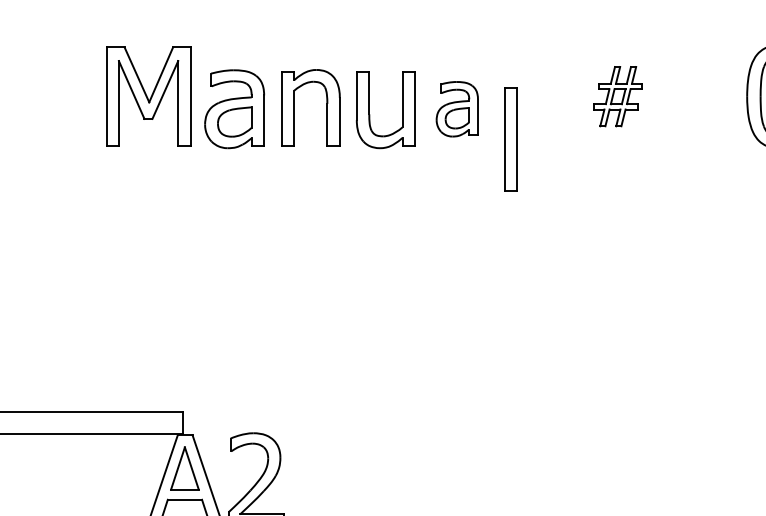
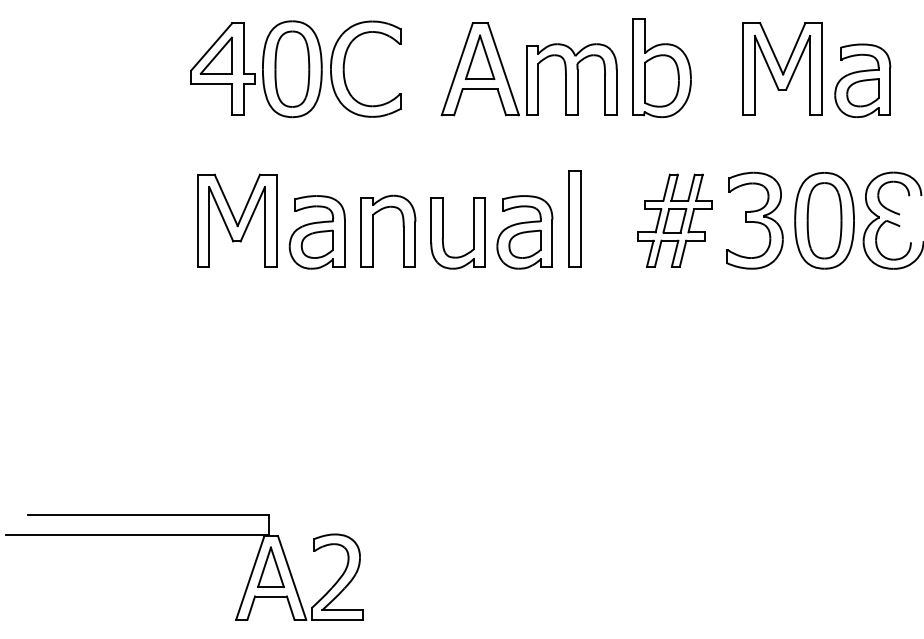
part: (617, 96) -> (674, 220), size x1.67
part: (703, 96) -> (754, 220), added
part: (456, 109) -> (524, 232), size x1.43
part: (510, 139) -> (574, 218), moved

